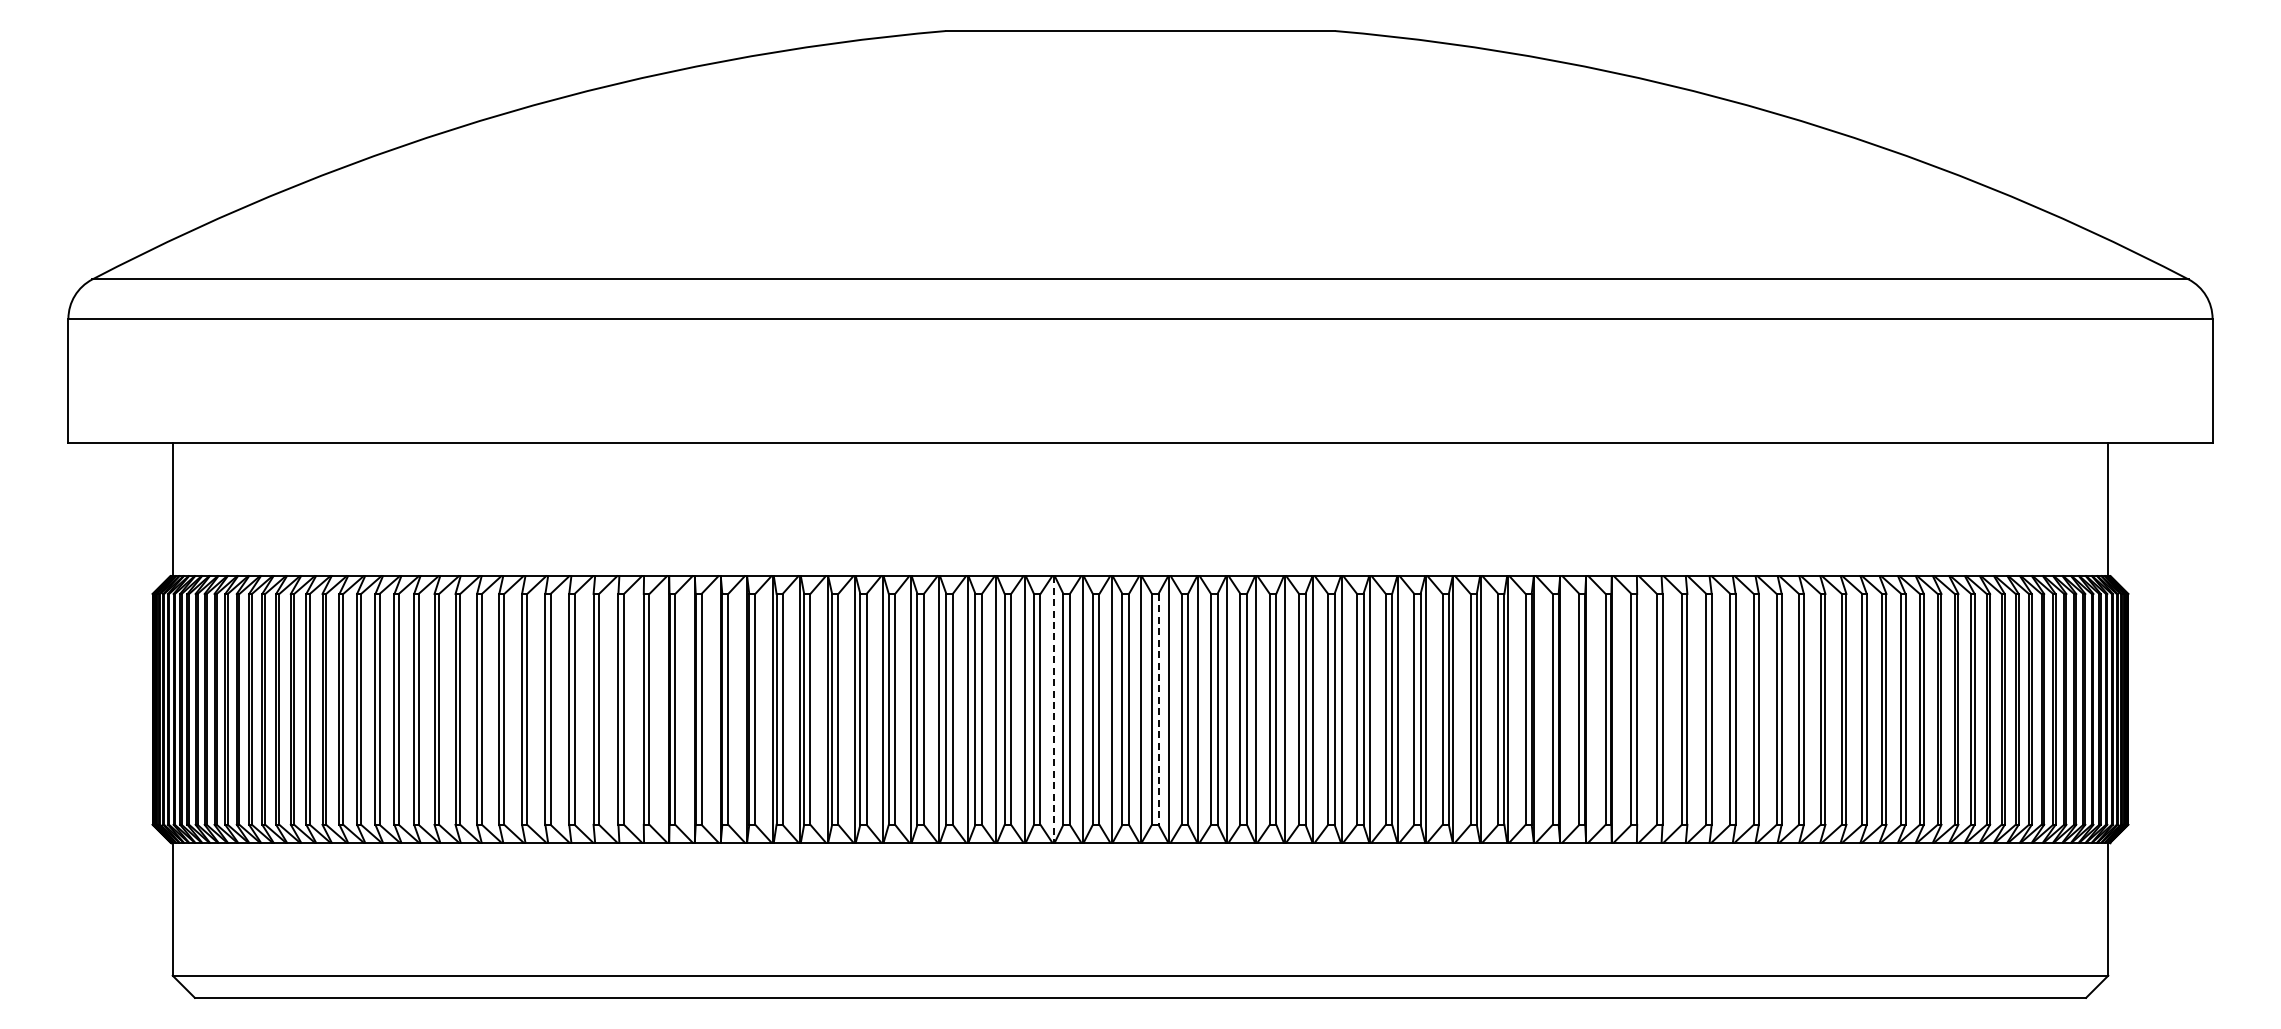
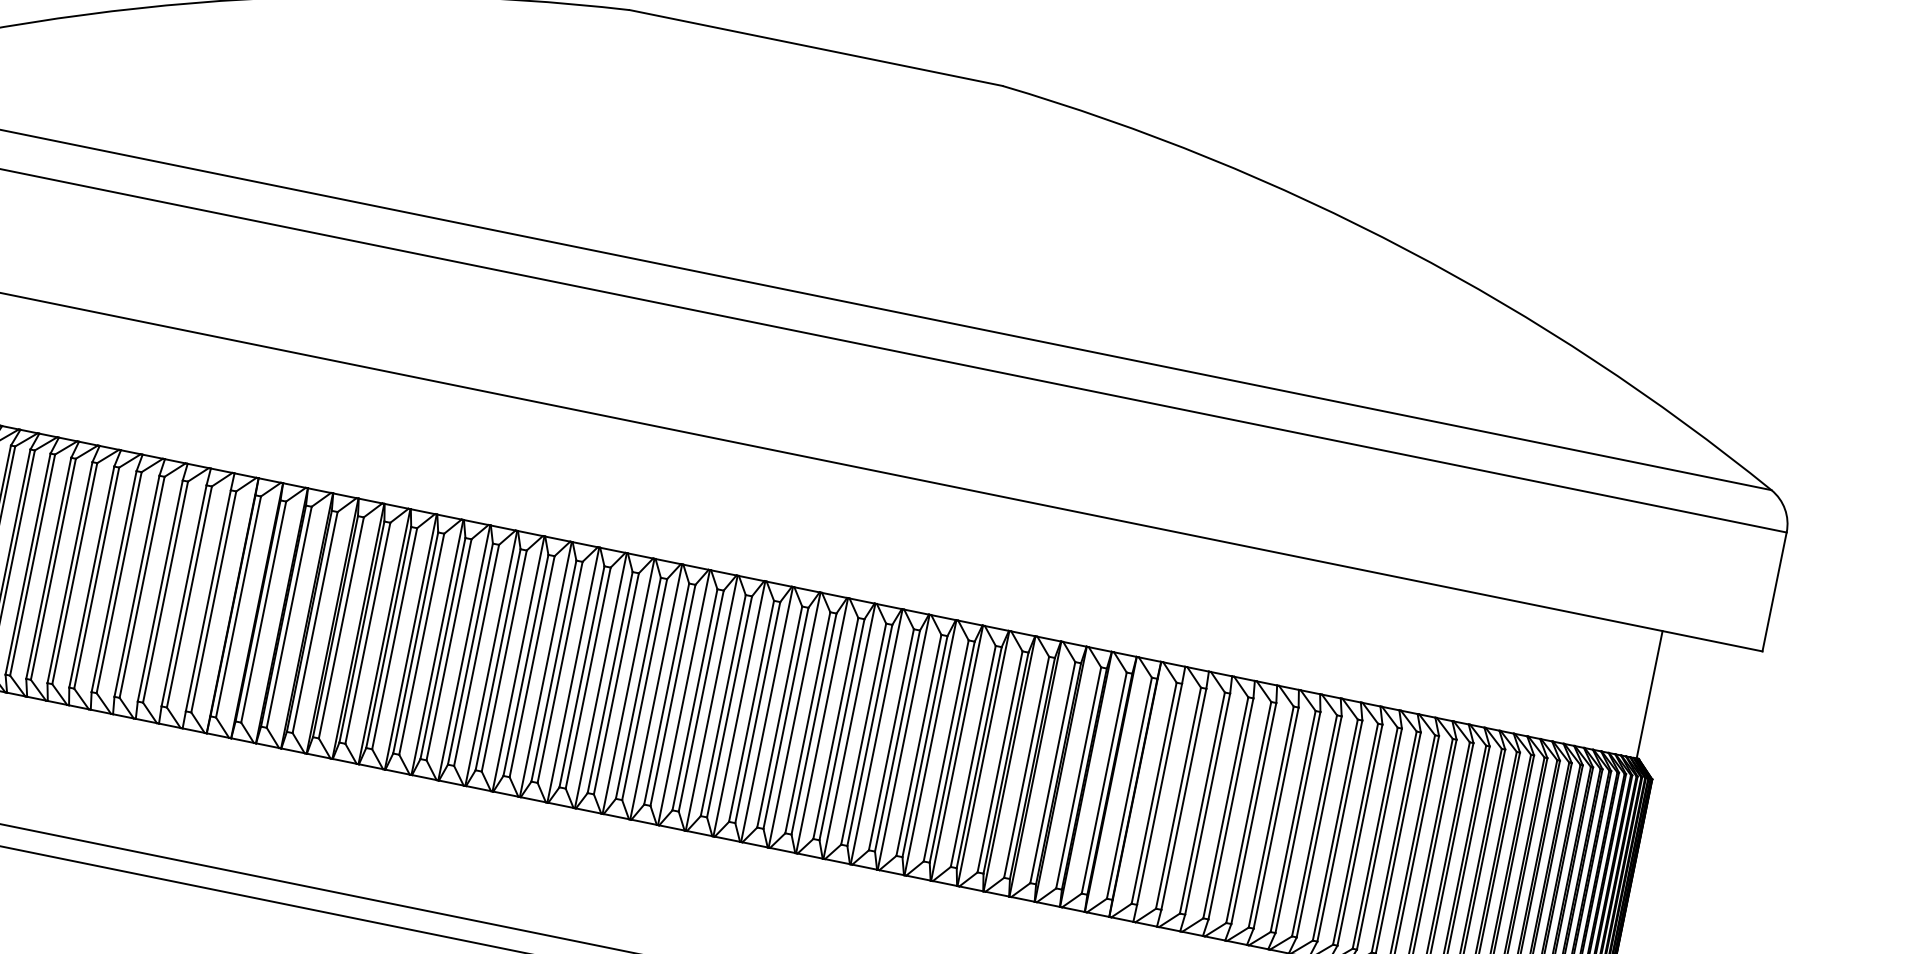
line: (1053, 709) -> (600, 680), dashed -> solid
line: (1158, 709) -> (701, 701), dashed -> solid

